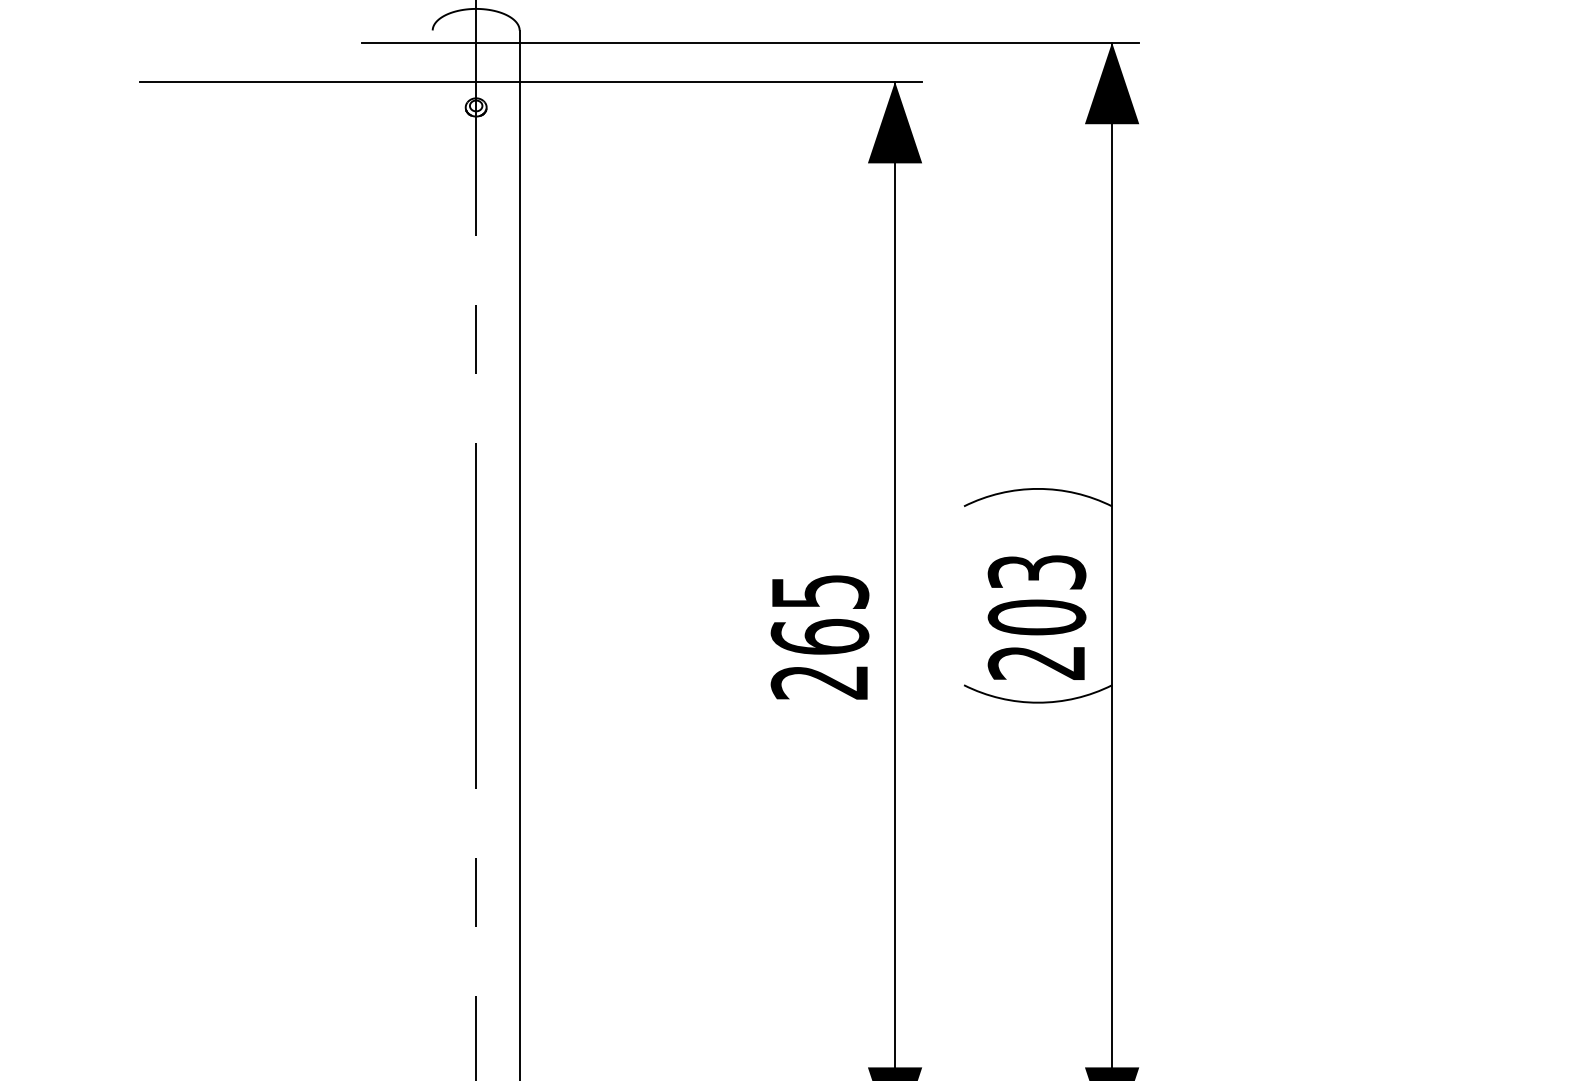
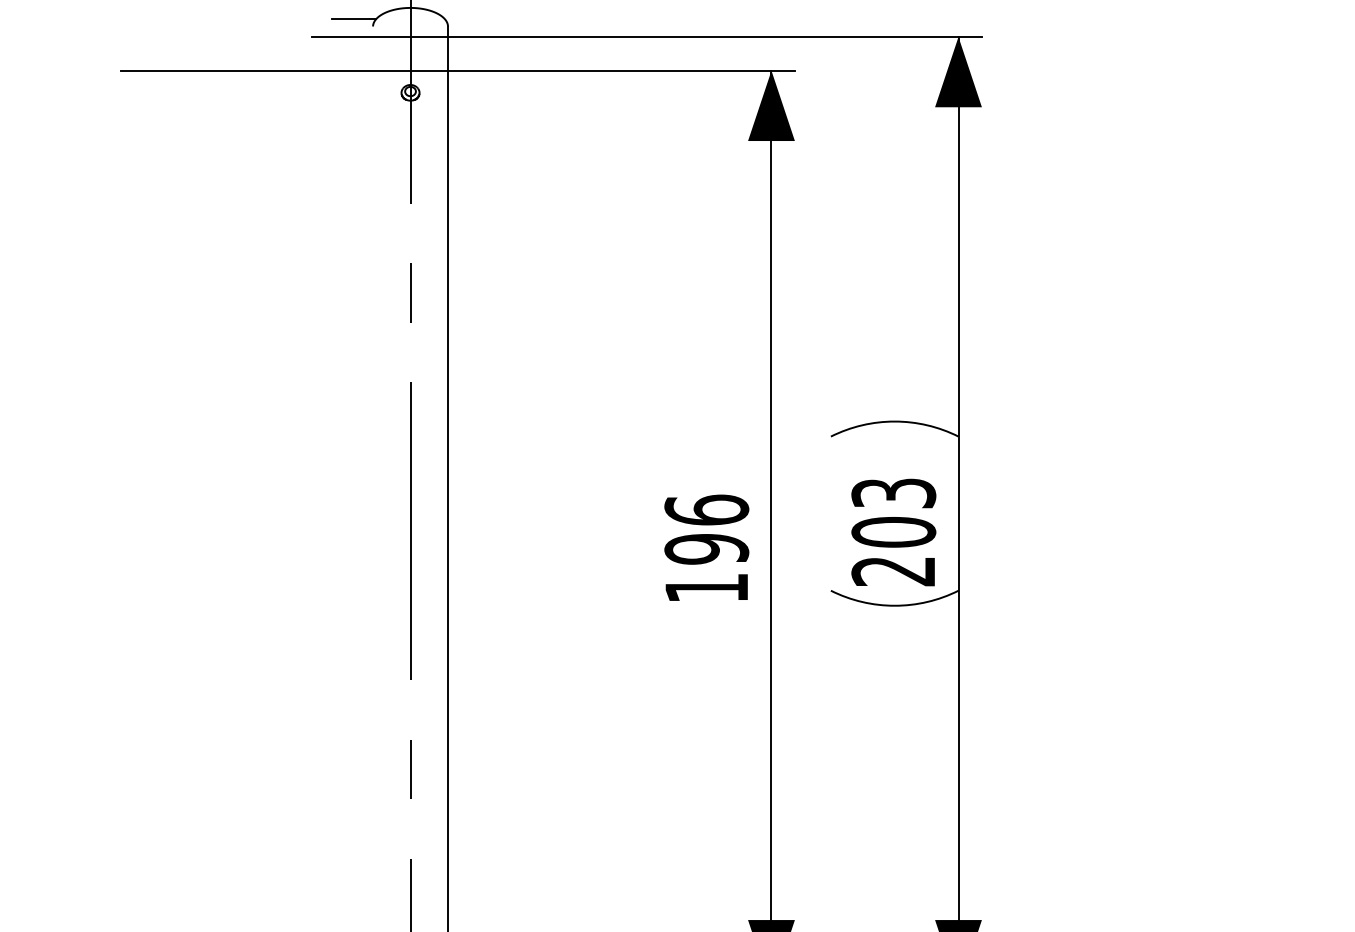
line: (410, 21) -> (353, 18), added
text: (819, 636) -> (706, 548), 265 -> 196

